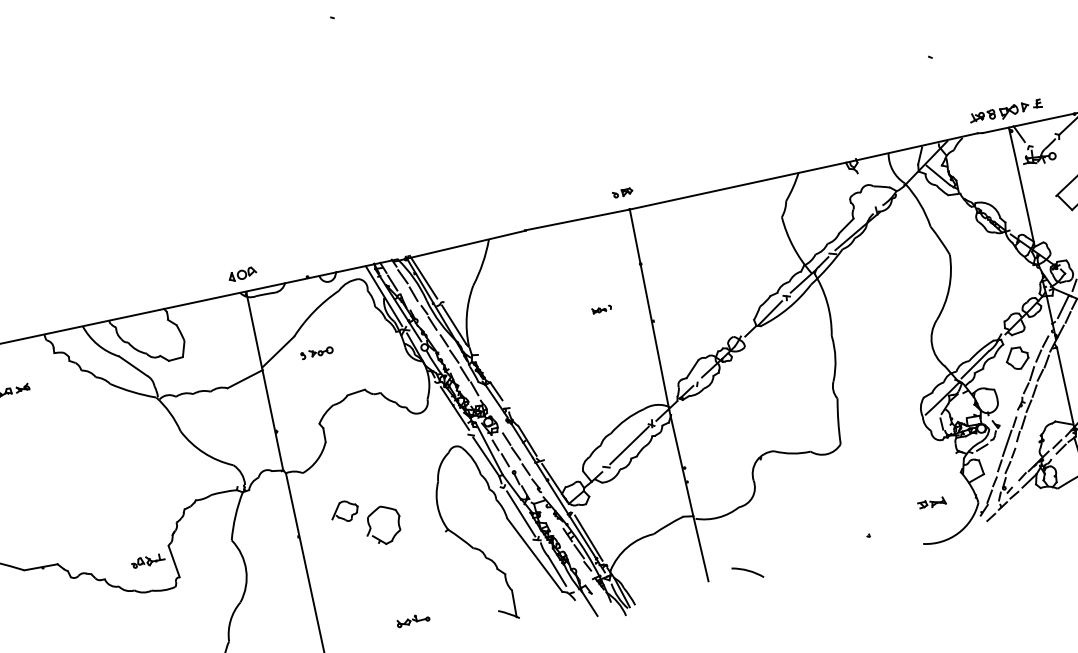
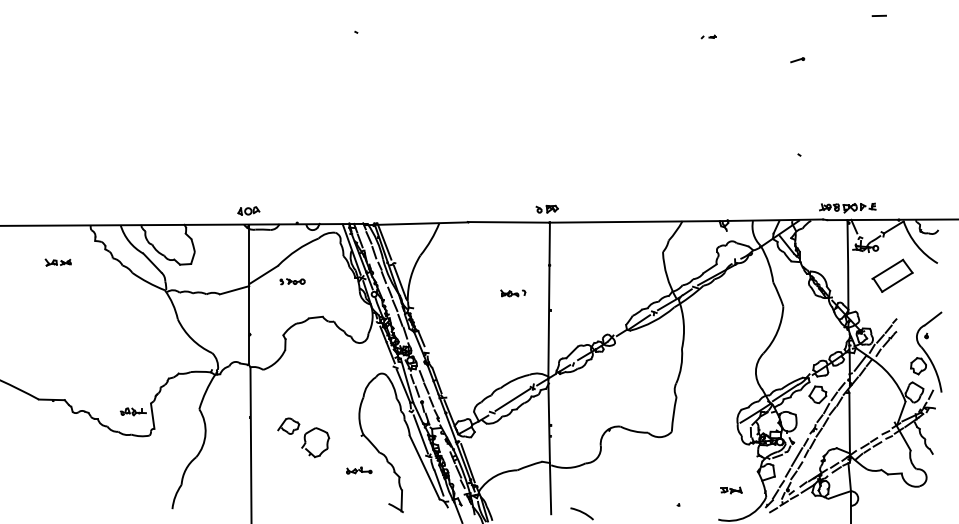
part: (621, 192) -> (546, 208), size x1.43
part: (602, 309) -> (513, 293), size x1.67
part: (366, 522) -> (303, 437), moved
part: (413, 620) -> (359, 470), moved

